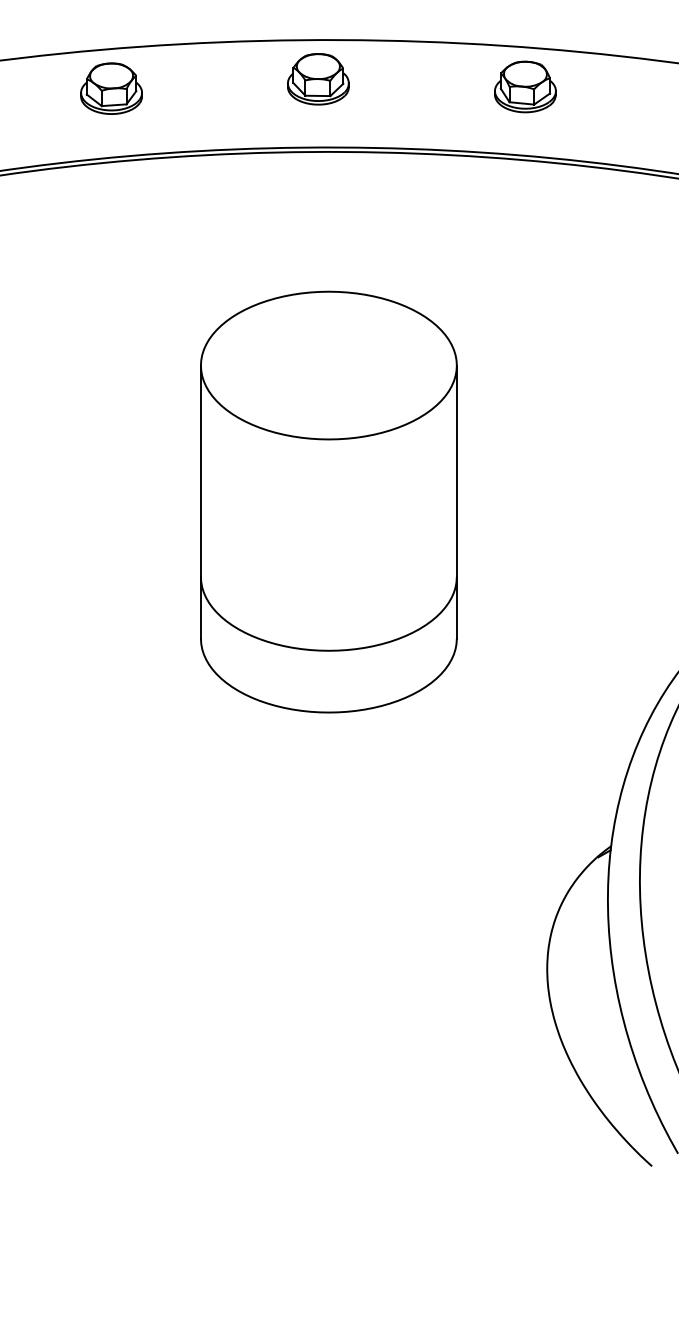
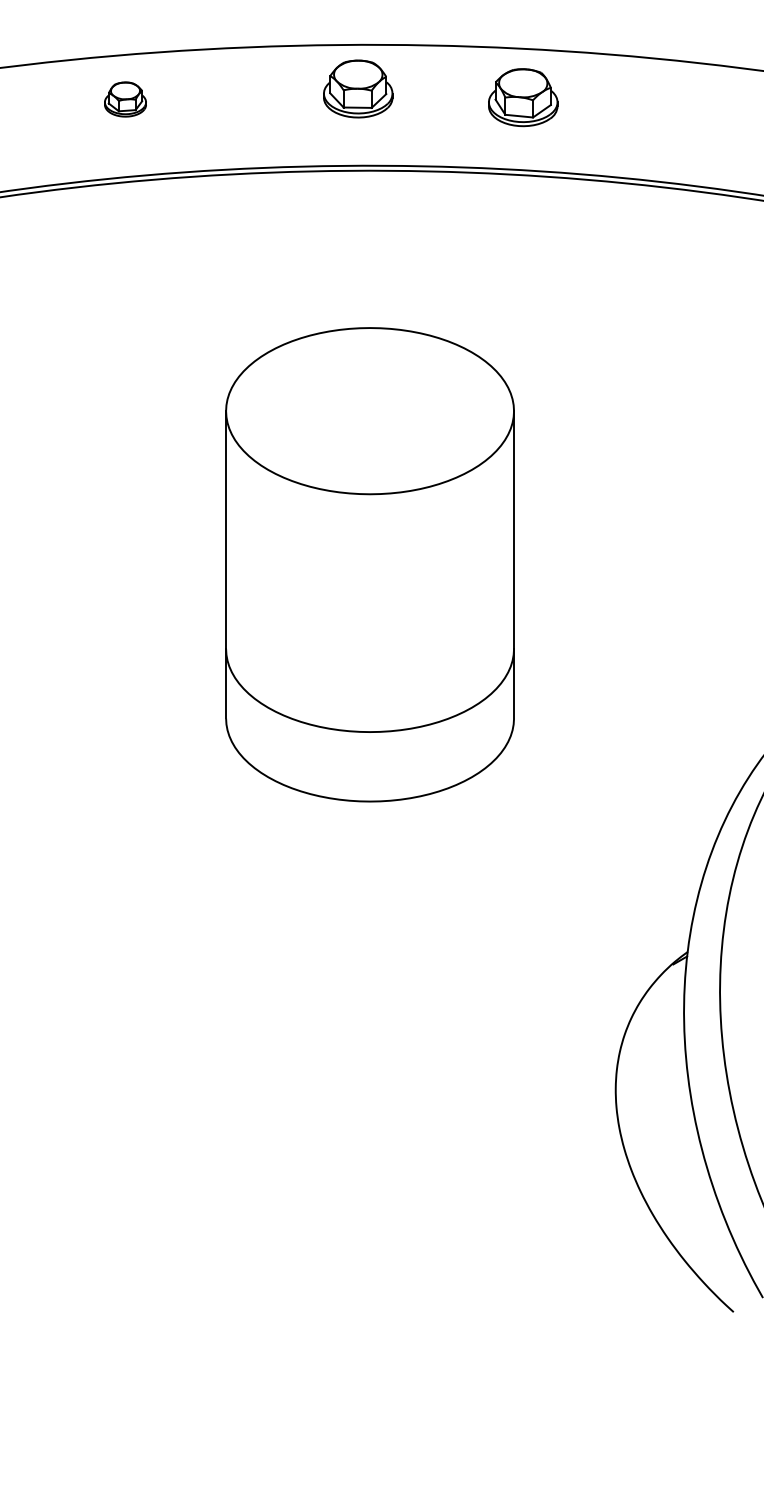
part: (525, 86) -> (523, 97), moved
part: (111, 88) -> (125, 99), size x0.6

